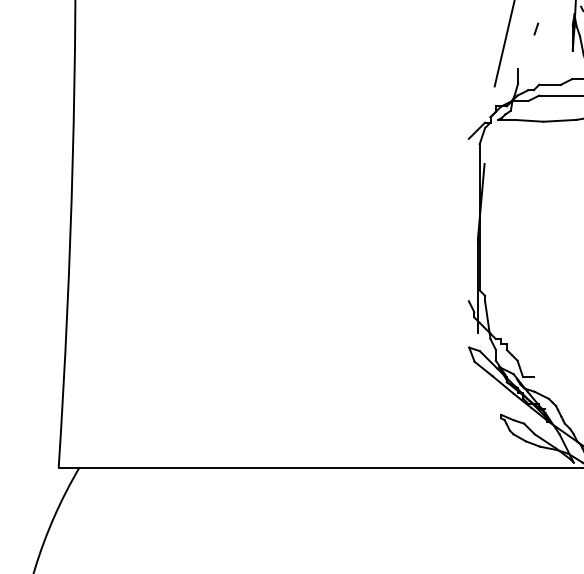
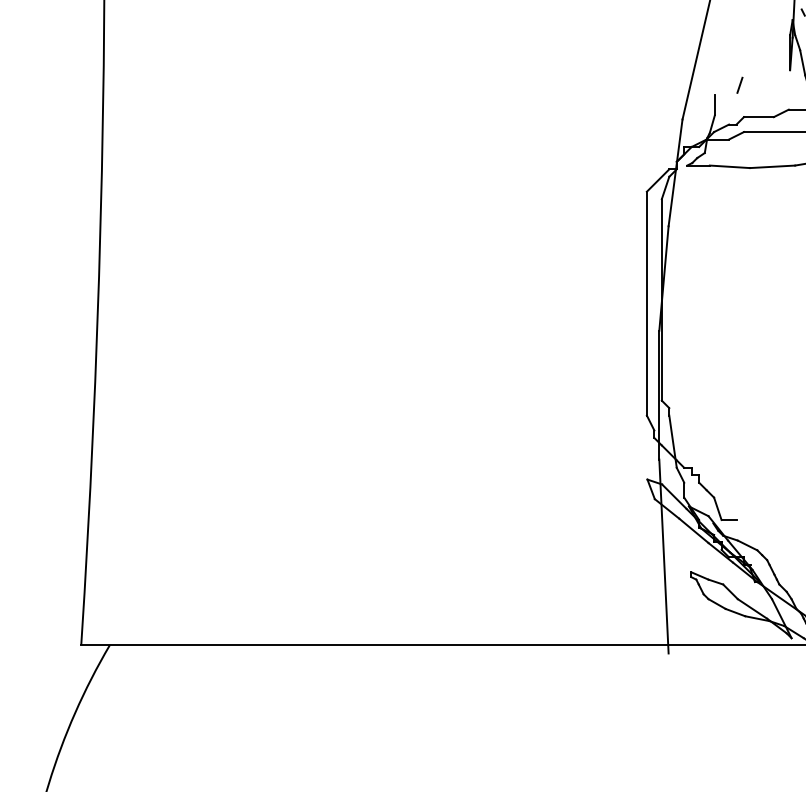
line: (535, 28) -> (739, 84), moved
line: (489, 124) -> (675, 172), added
line: (468, 219) -> (646, 303), added
line: (480, 403) -> (663, 556), added

